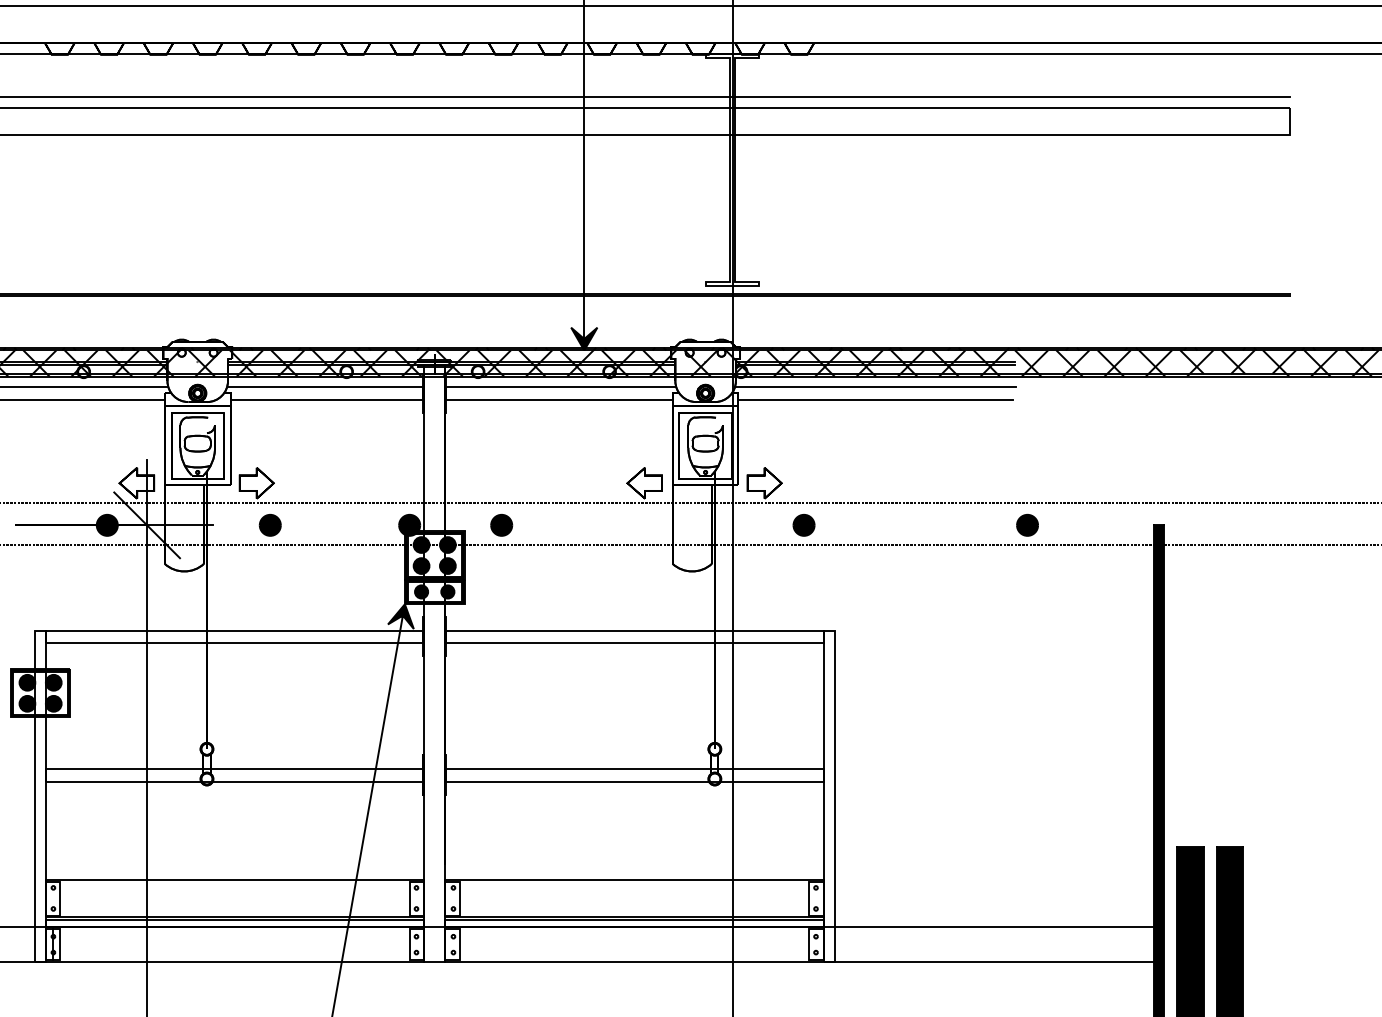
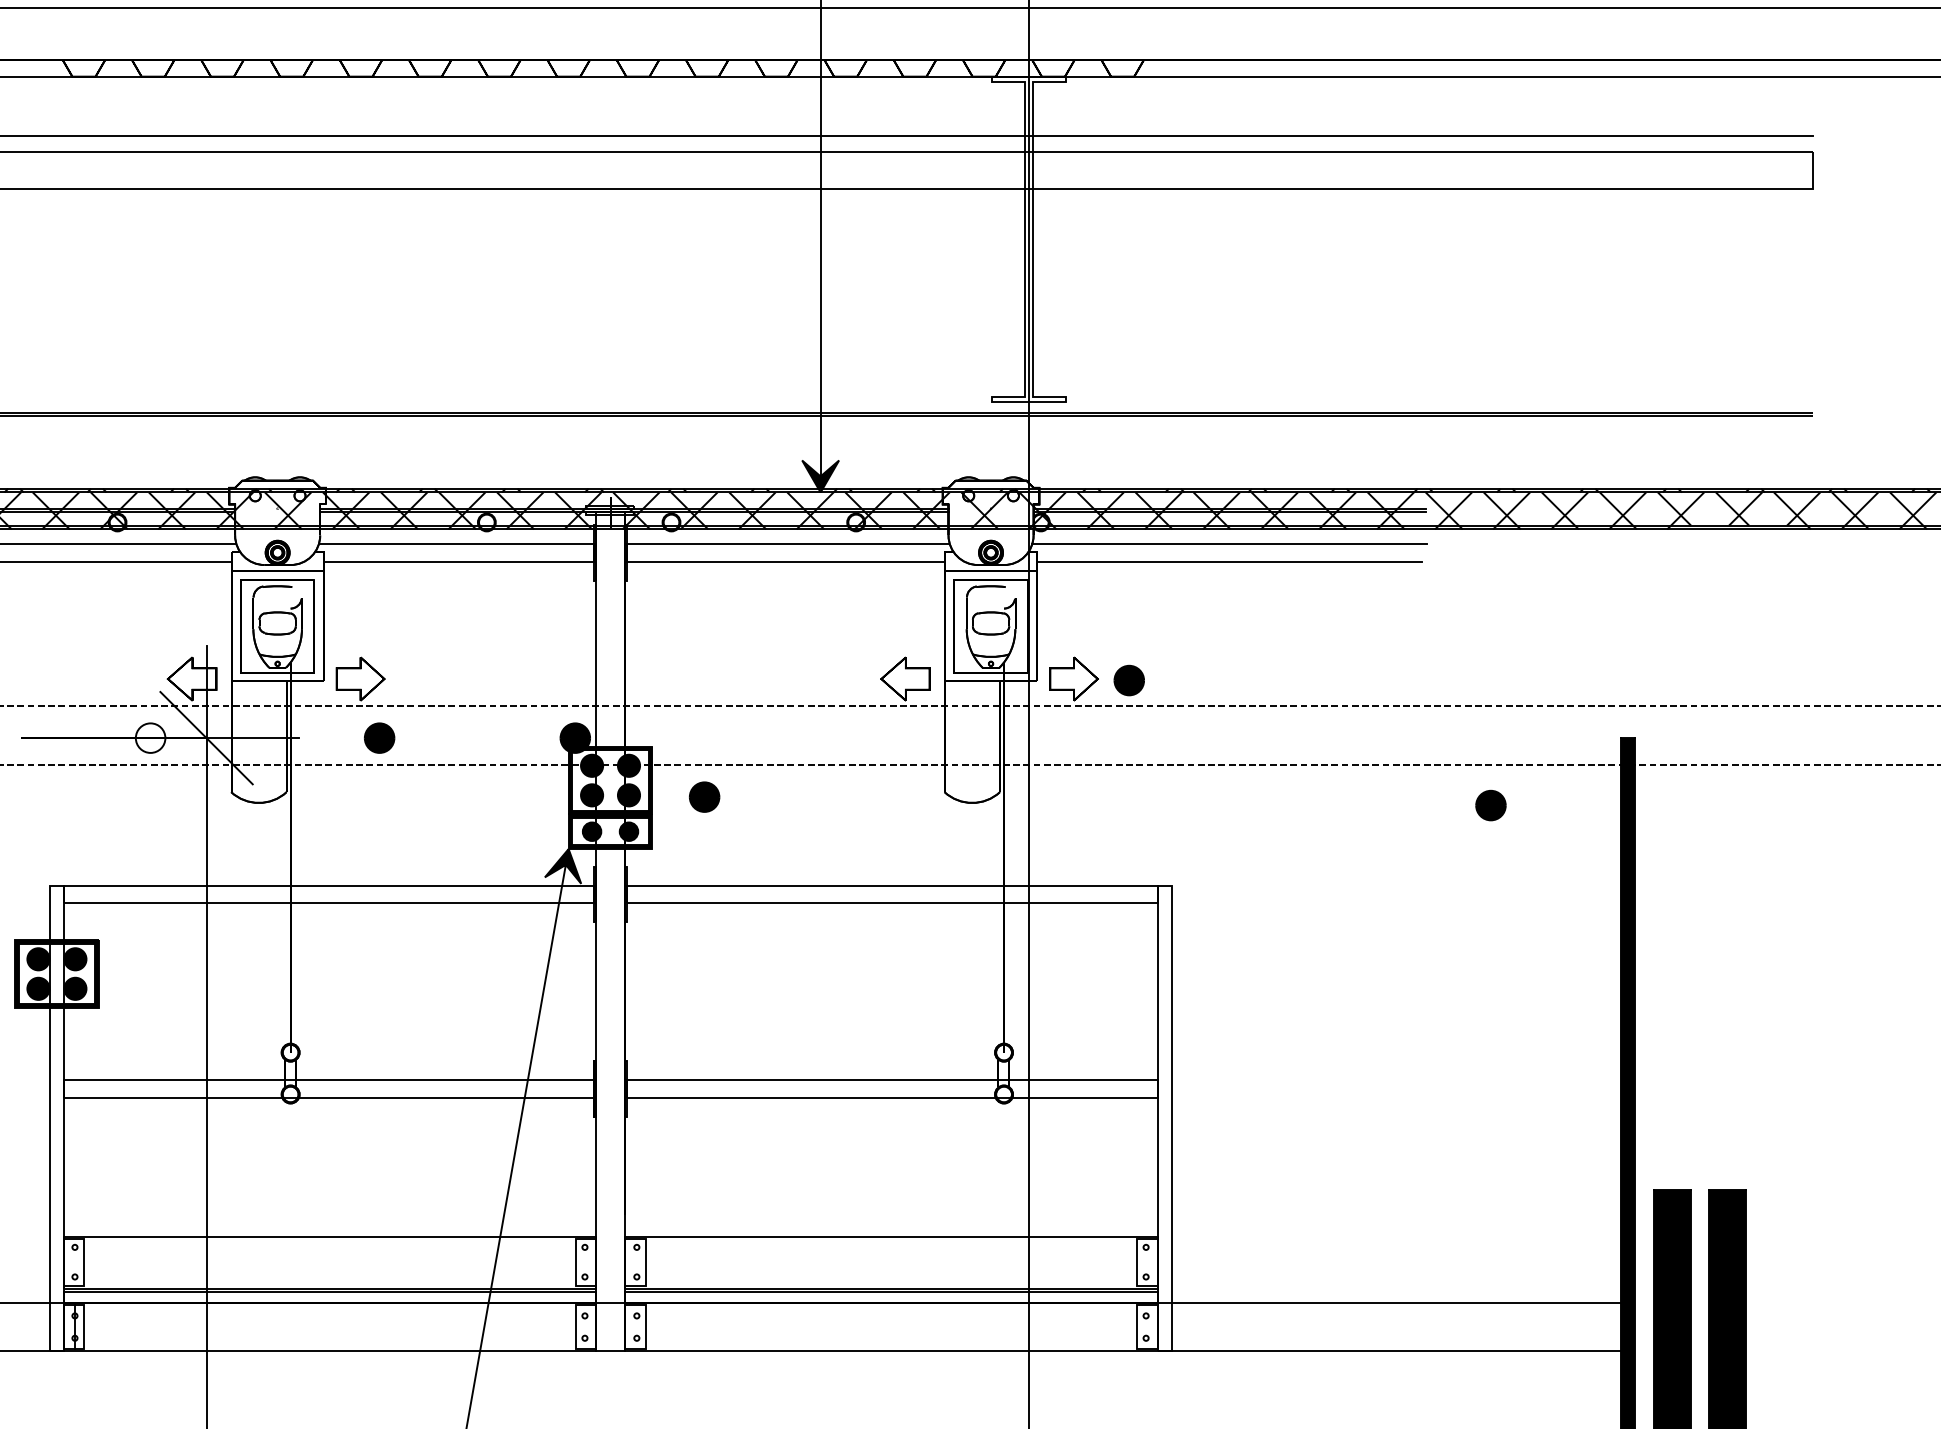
fill: (106, 524) -> (149, 736), removed
part: (1027, 524) -> (1490, 804), moved
part: (501, 525) -> (704, 797), moved
part: (803, 525) -> (1128, 680), moved

